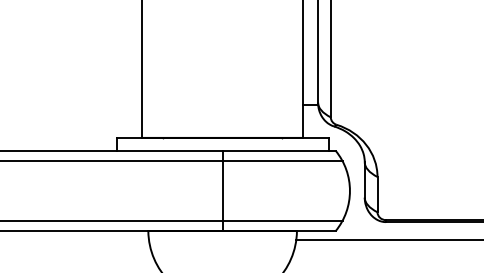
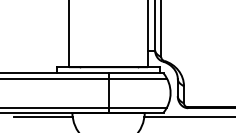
line: (87, 239) -> (42, 116), added

